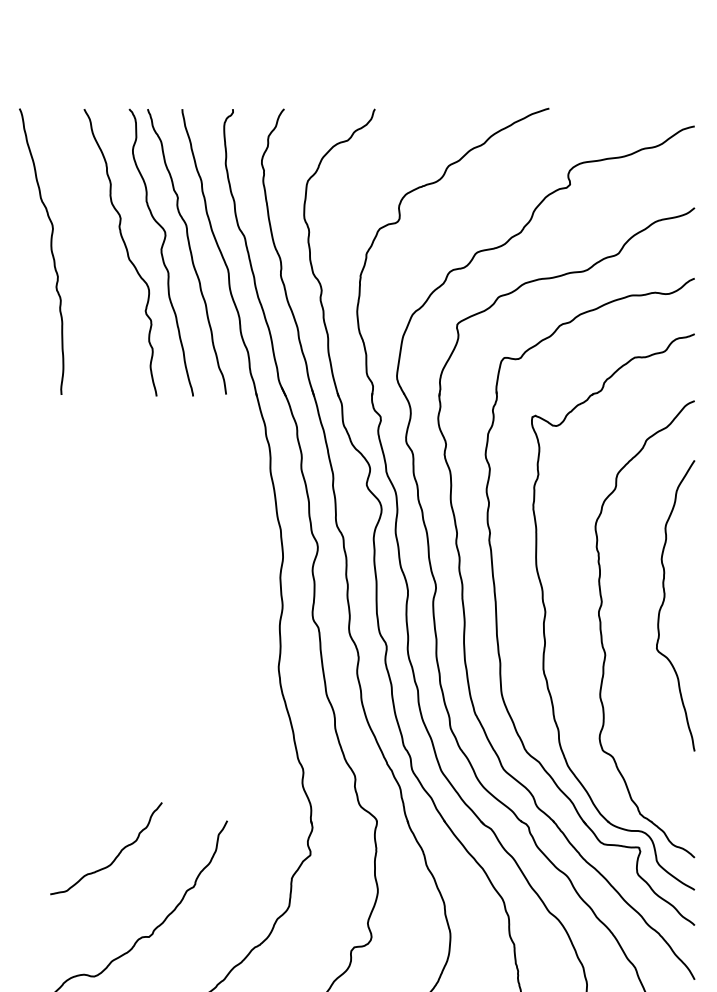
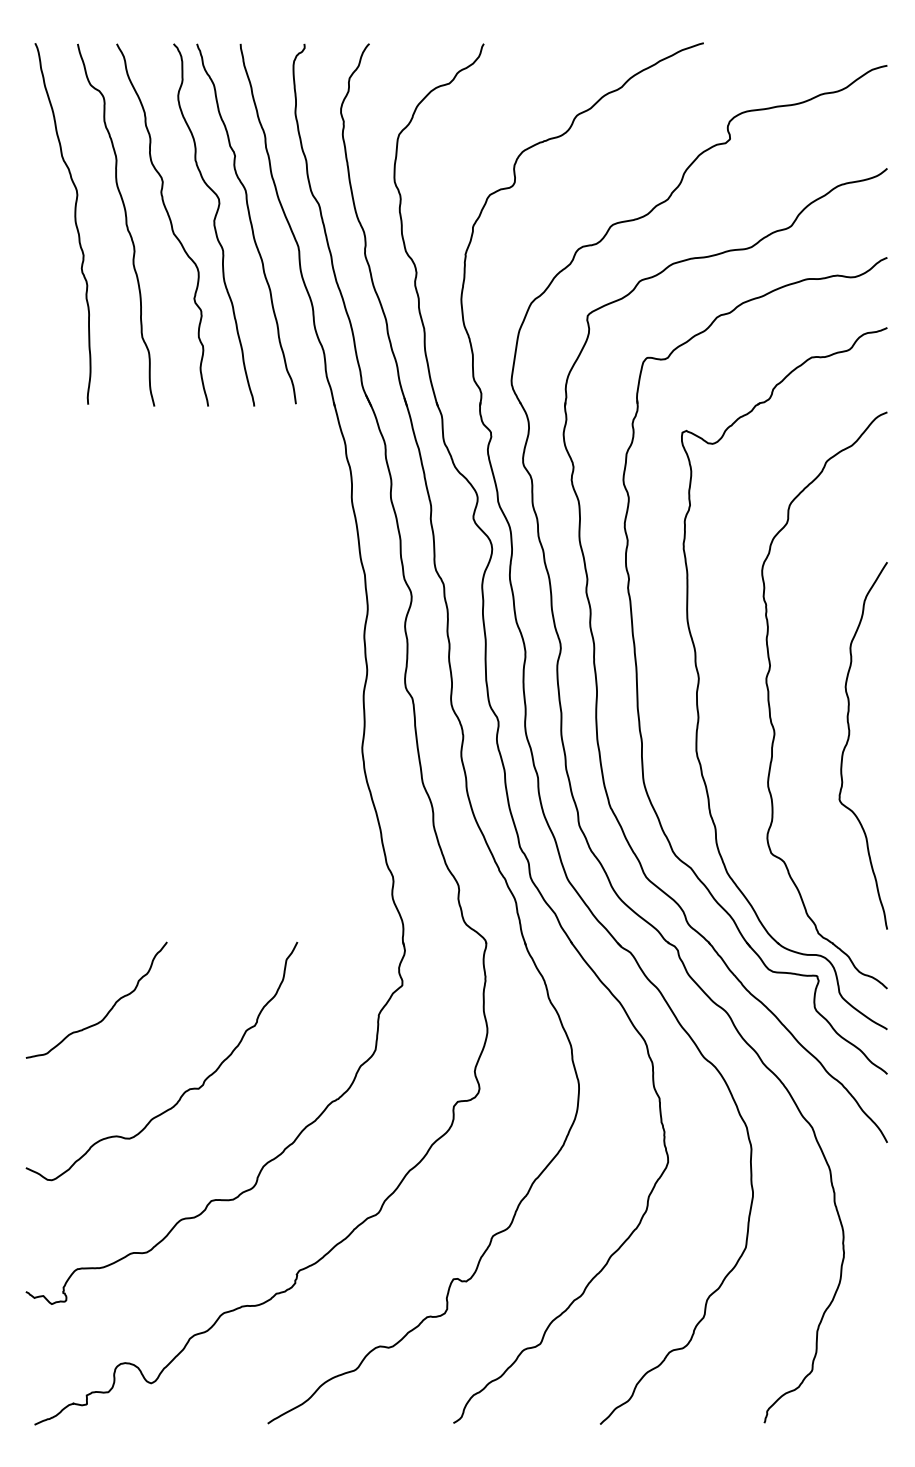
curve: (91, 252) -> (125, 224), added
curve: (664, 600) -> (849, 739), moved
curve: (116, 855) -> (109, 1009), moved

